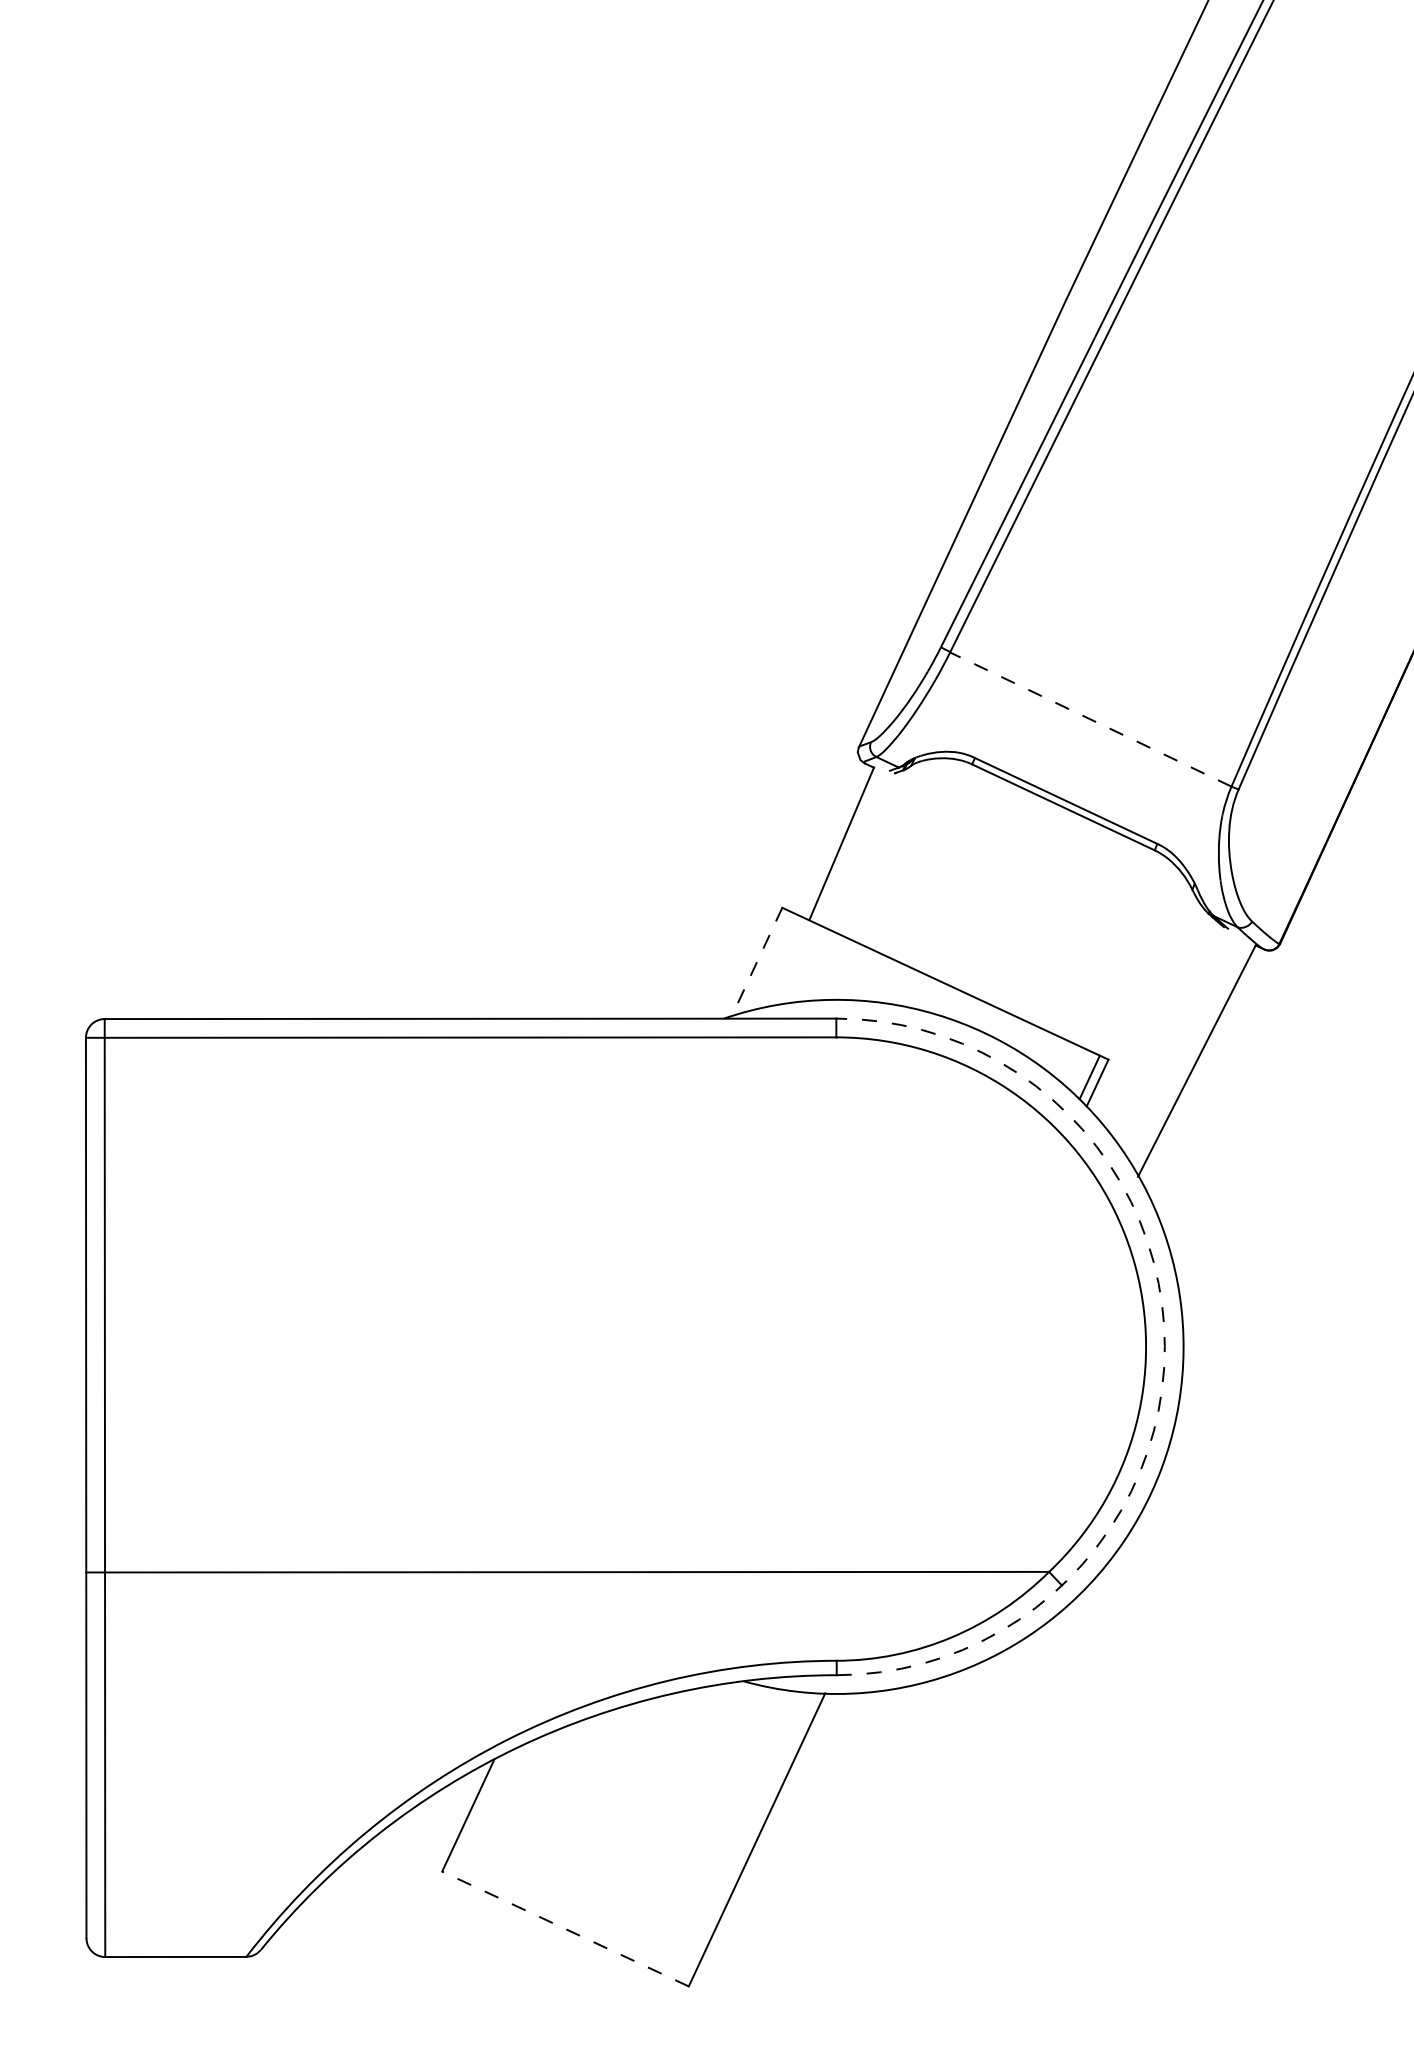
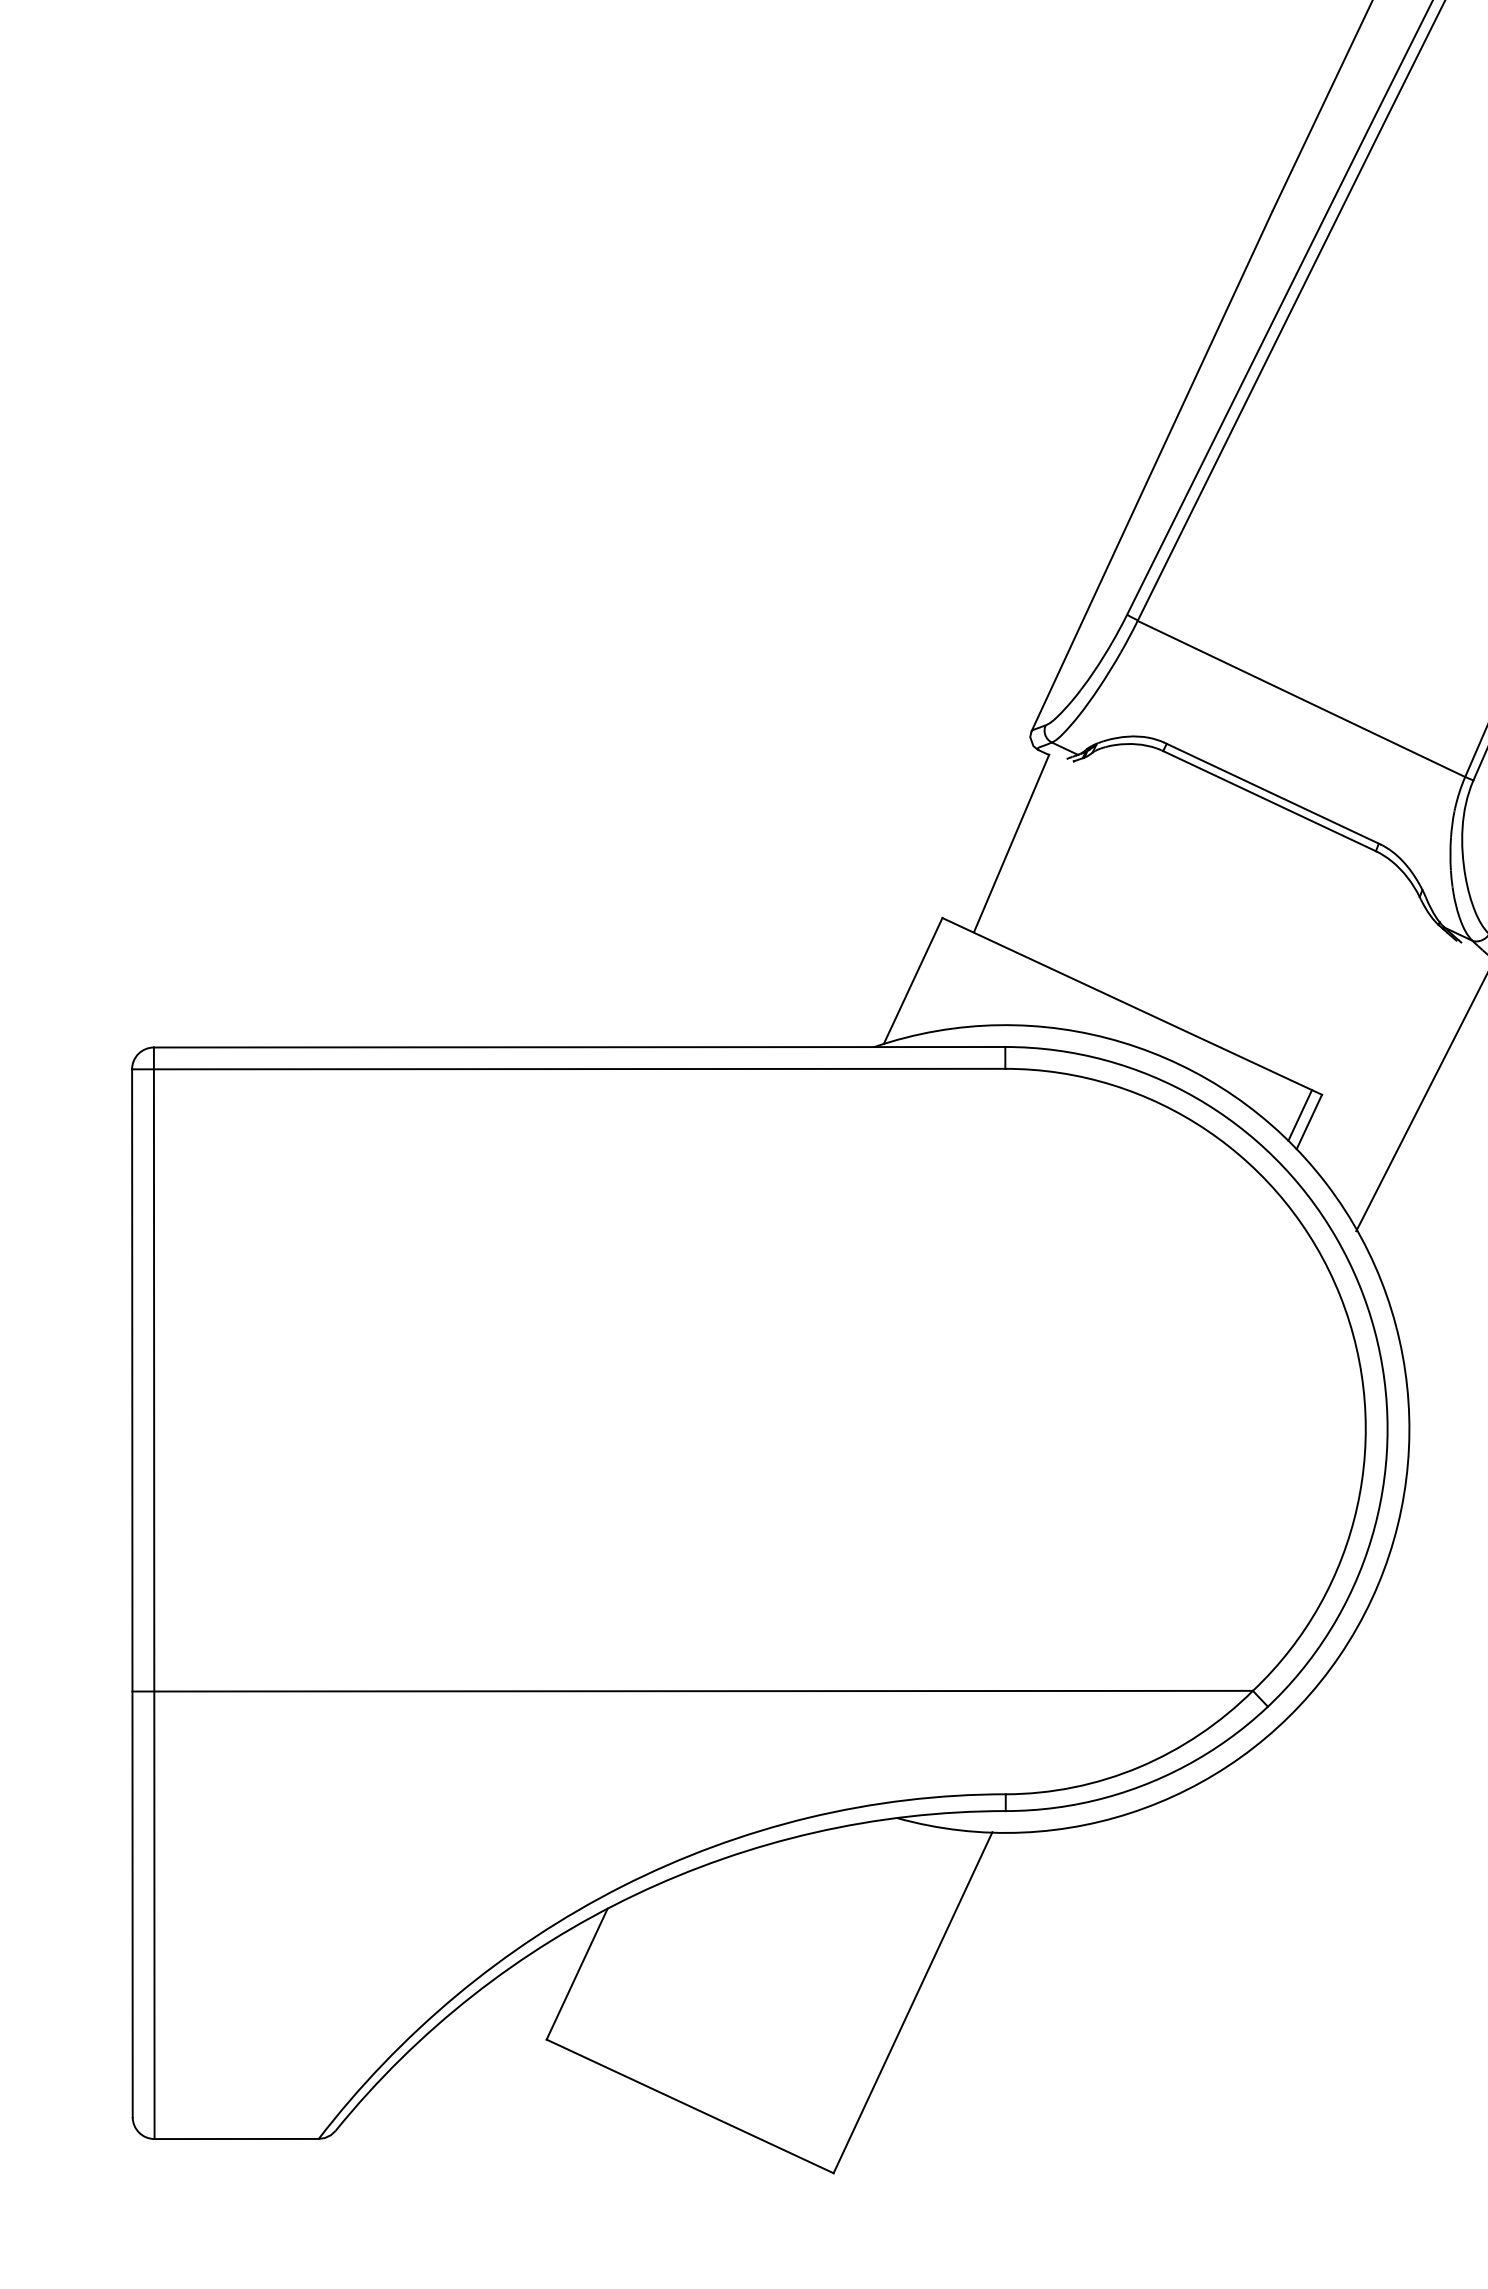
line: (1090, 719) -> (1301, 698), dashed -> solid
line: (757, 961) -> (913, 980), dashed -> solid
arc: (1164, 1346) -> (1387, 1428), dashed -> solid
line: (565, 1928) -> (690, 2105), dashed -> solid

